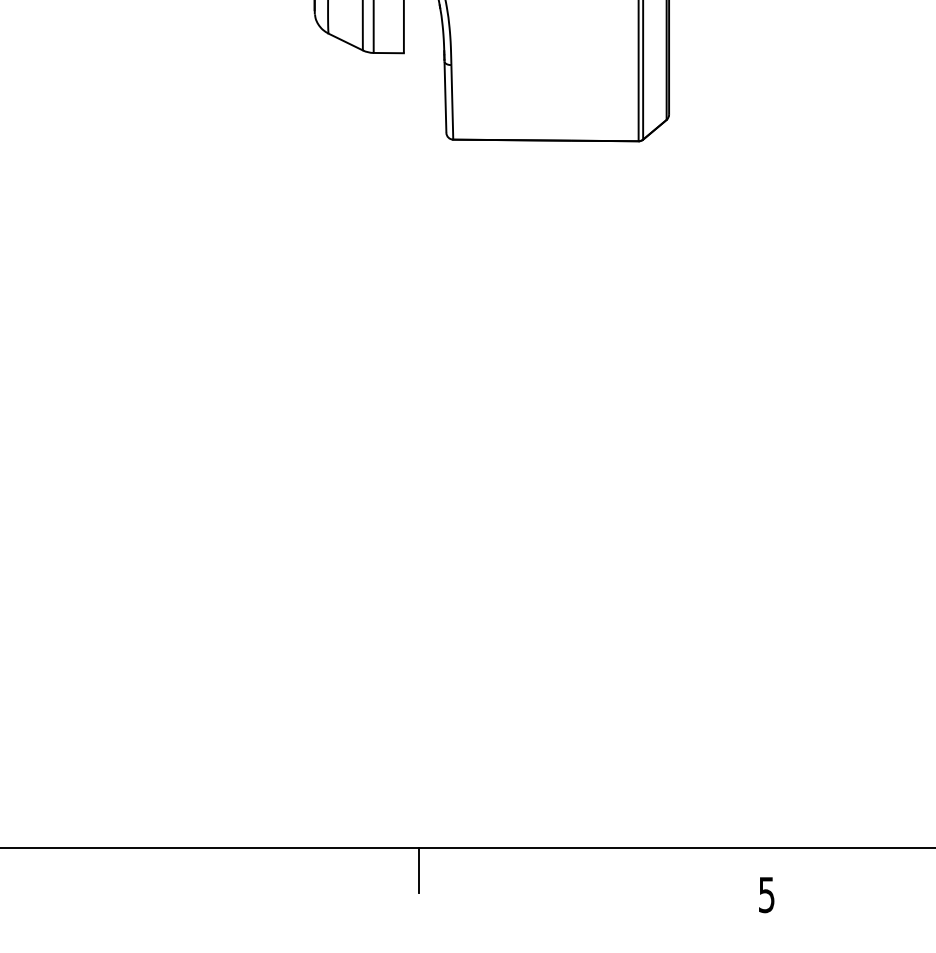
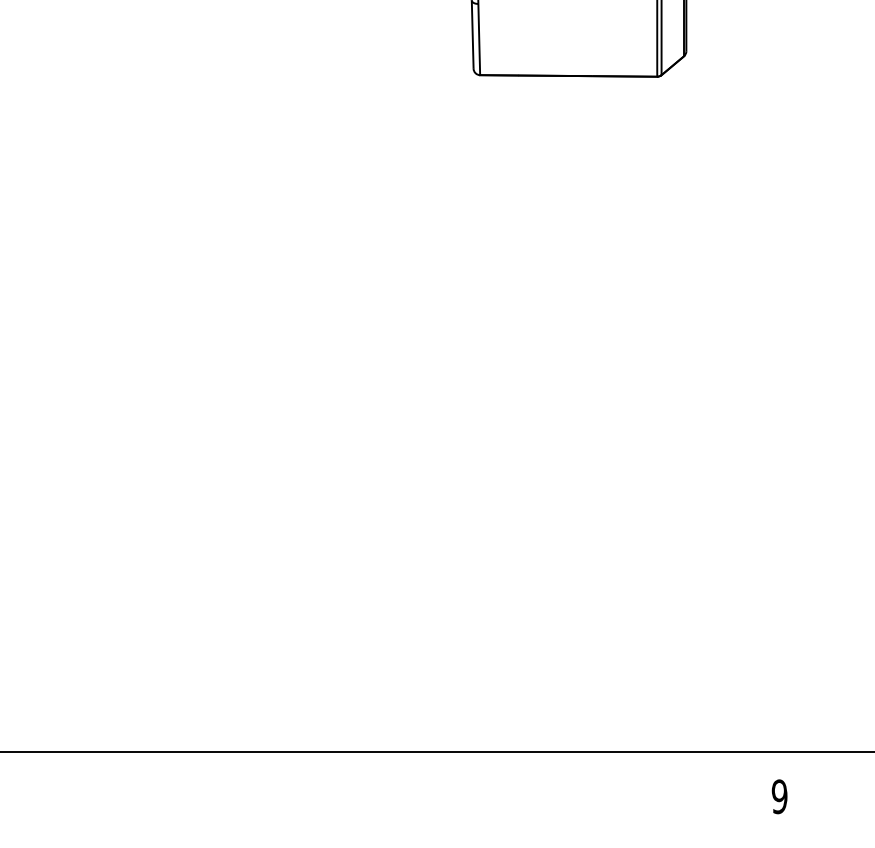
line: (418, 870) -> (446, 773), removed
text: (766, 894) -> (779, 796), 5 -> 9

